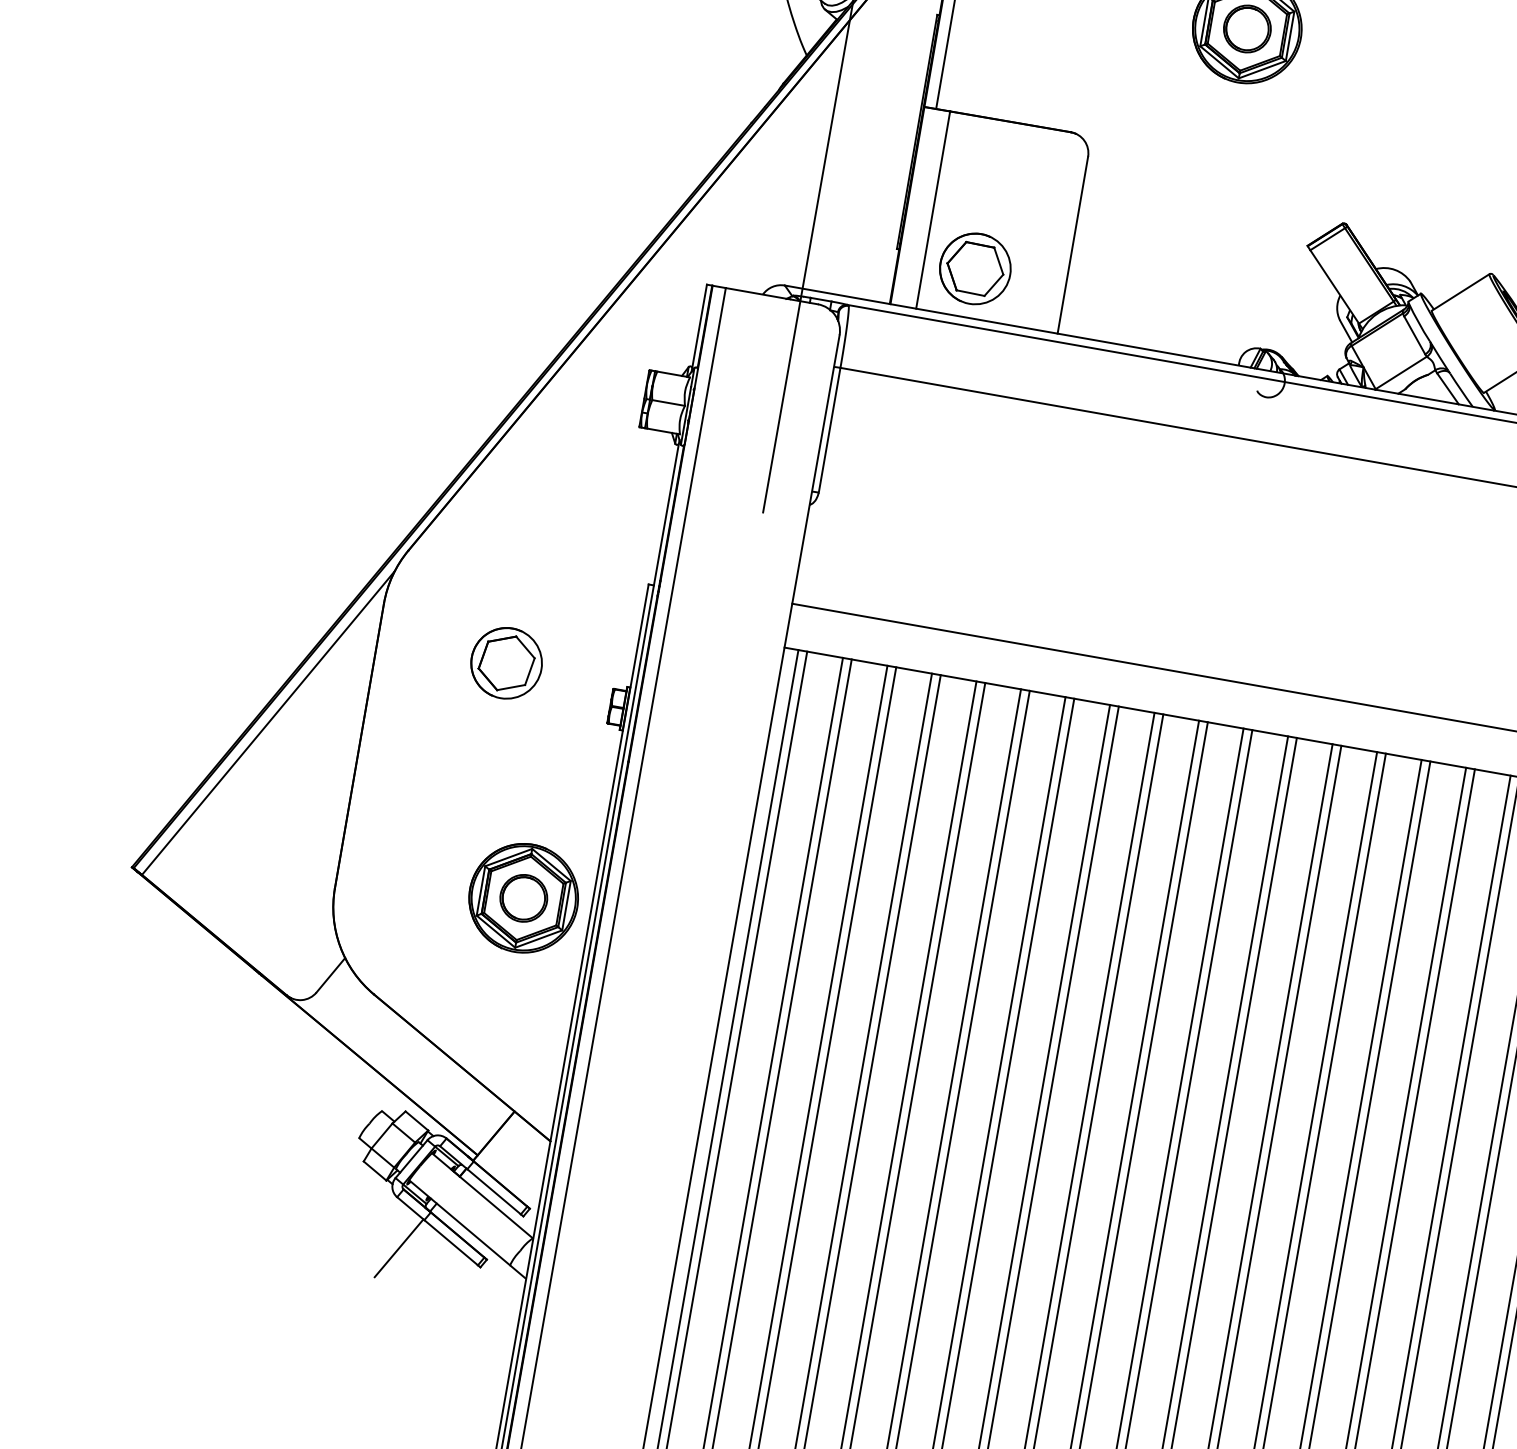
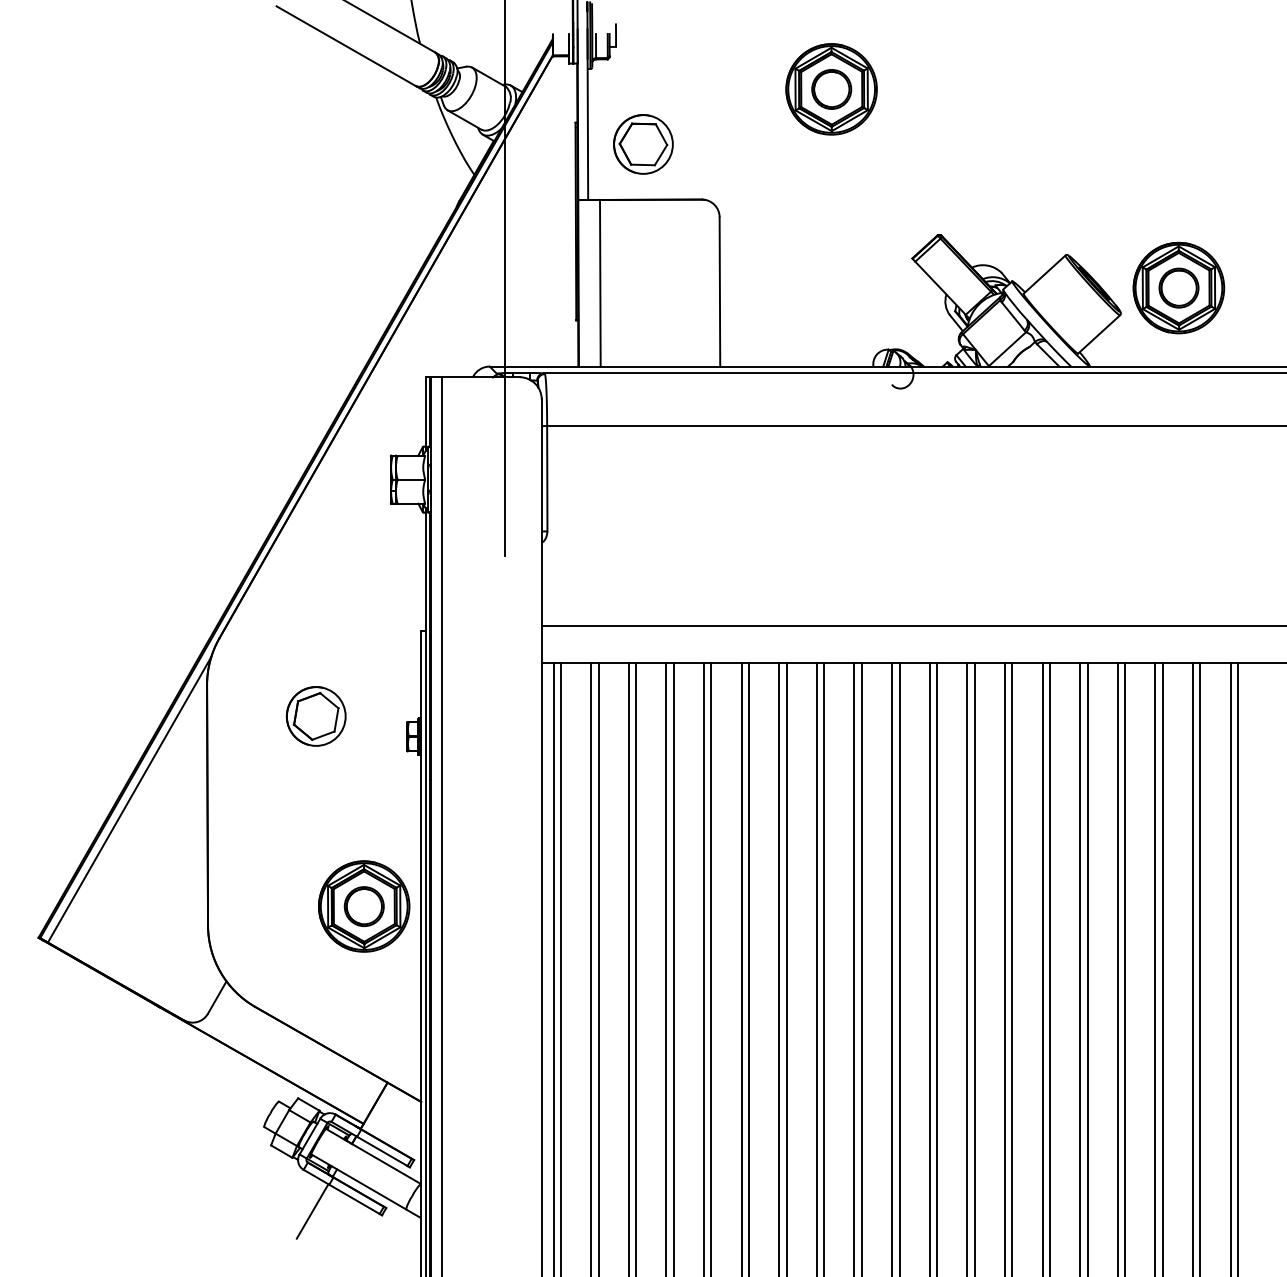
part: (975, 269) -> (643, 144), moved

